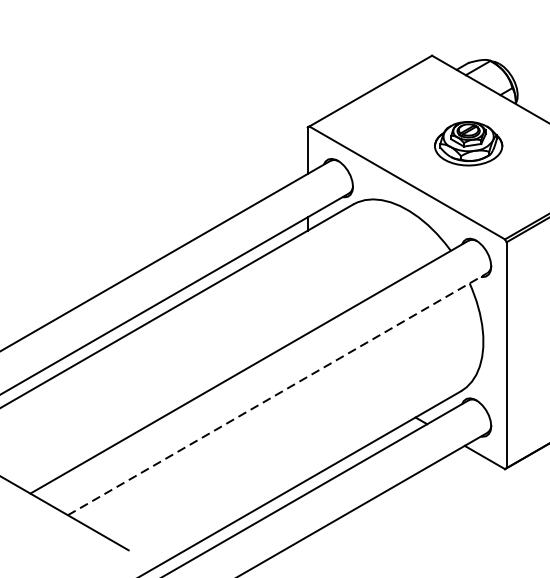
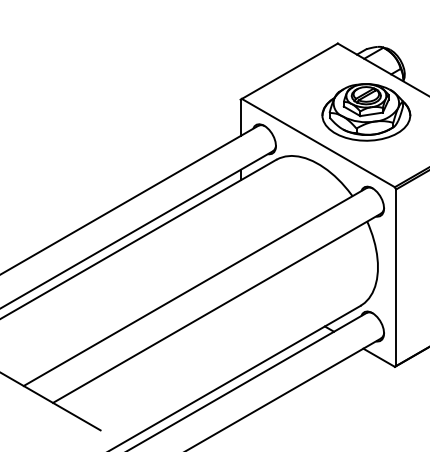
part: (468, 143) -> (366, 112), size x1.67
line: (278, 394) -> (217, 308), dashed -> solid

